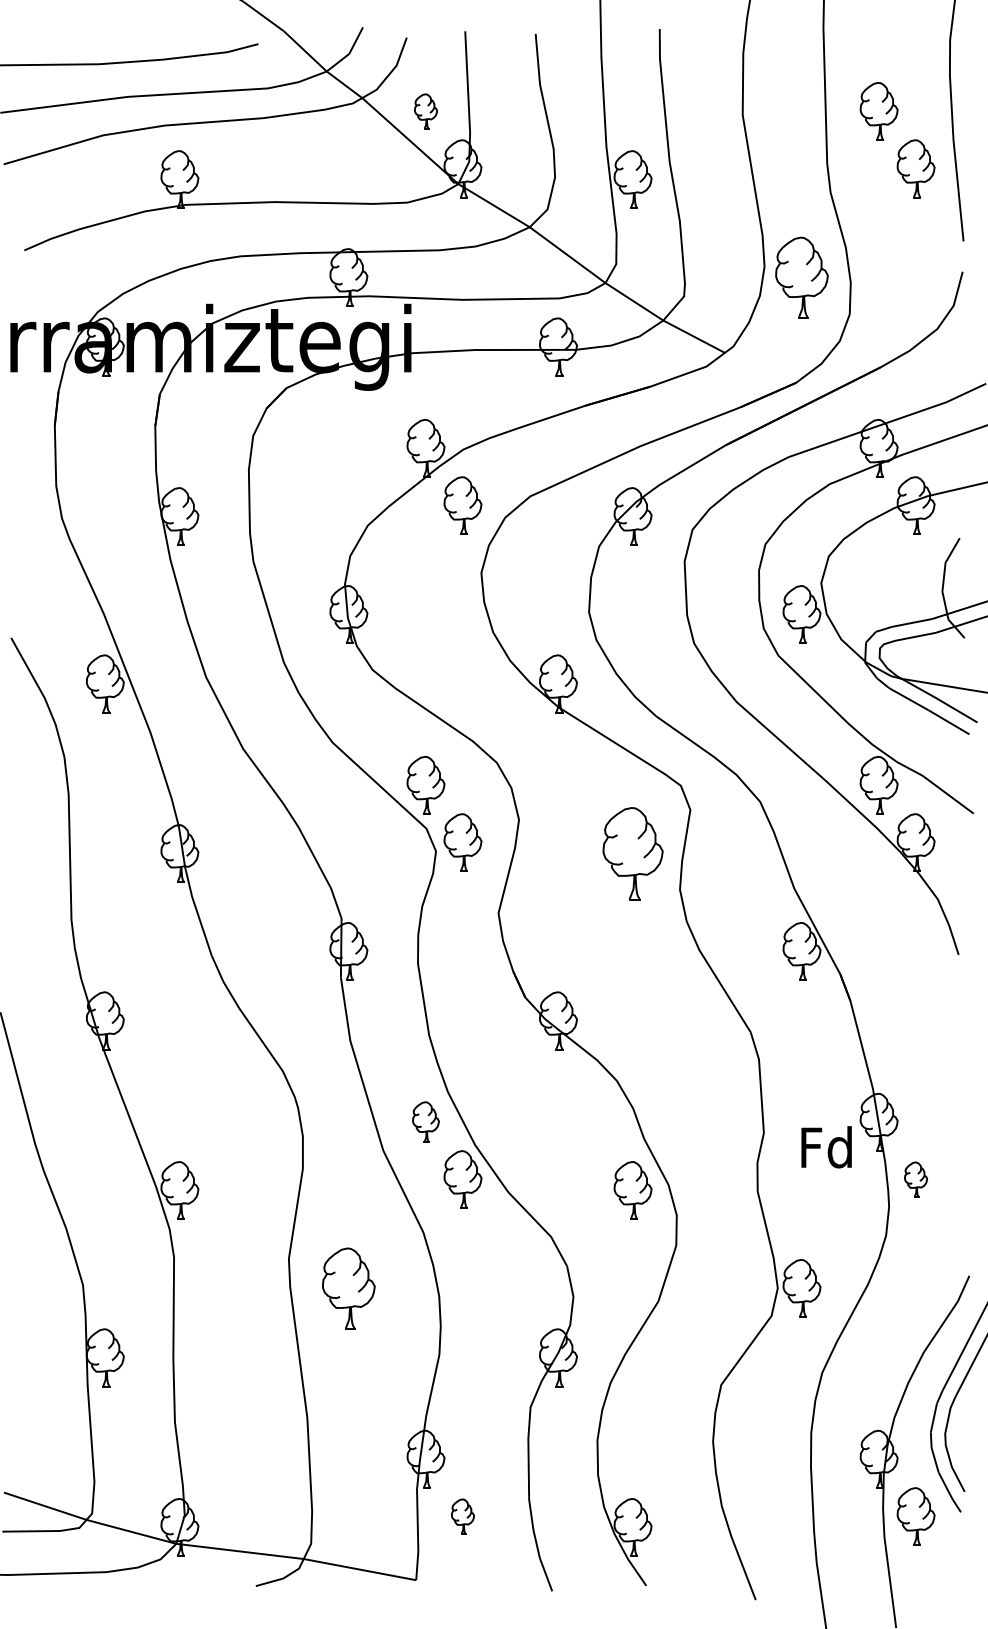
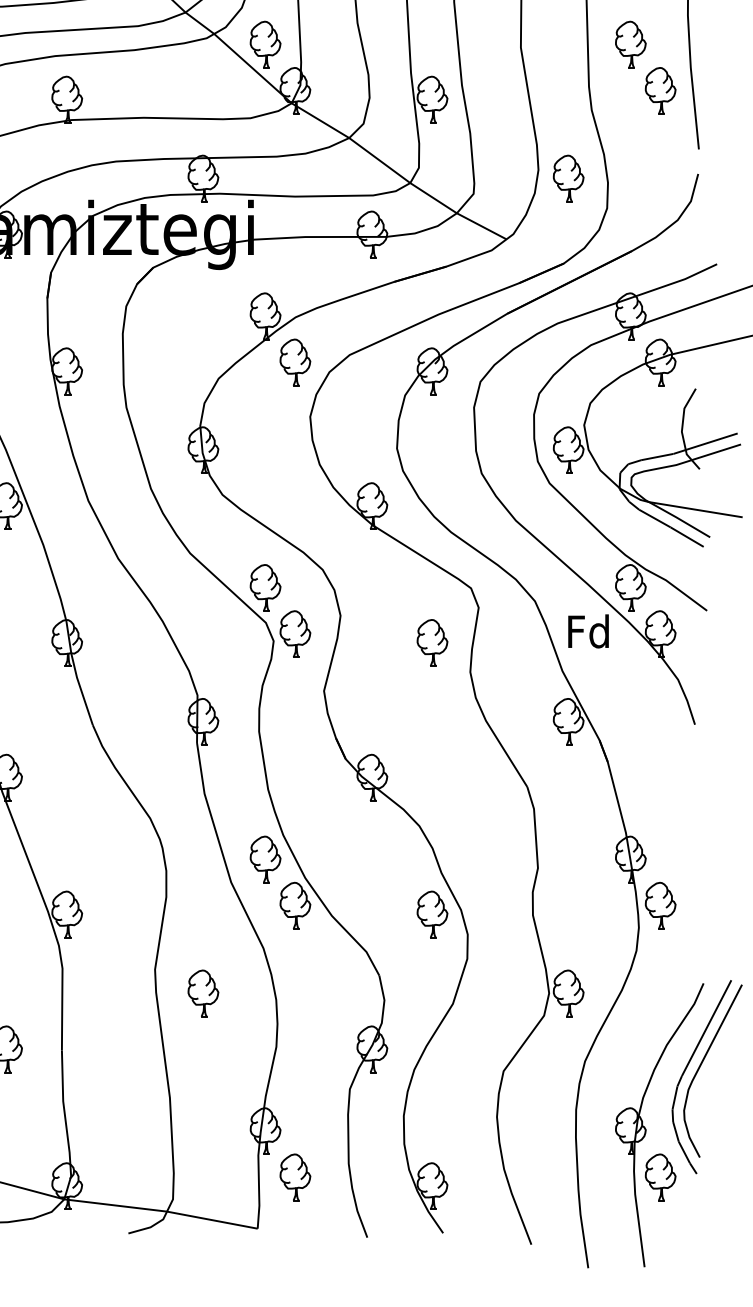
part: (425, 111) -> (265, 44), size x1.67
part: (801, 277) -> (568, 178), size x0.71
part: (632, 853) -> (432, 642), size x0.62
part: (425, 1121) -> (265, 858), size x1.43
text: (826, 1147) -> (588, 631), moved
part: (915, 1179) -> (660, 905), size x1.67
part: (348, 1288) -> (203, 993), size x0.71
part: (462, 1516) -> (295, 1177), size x1.67

